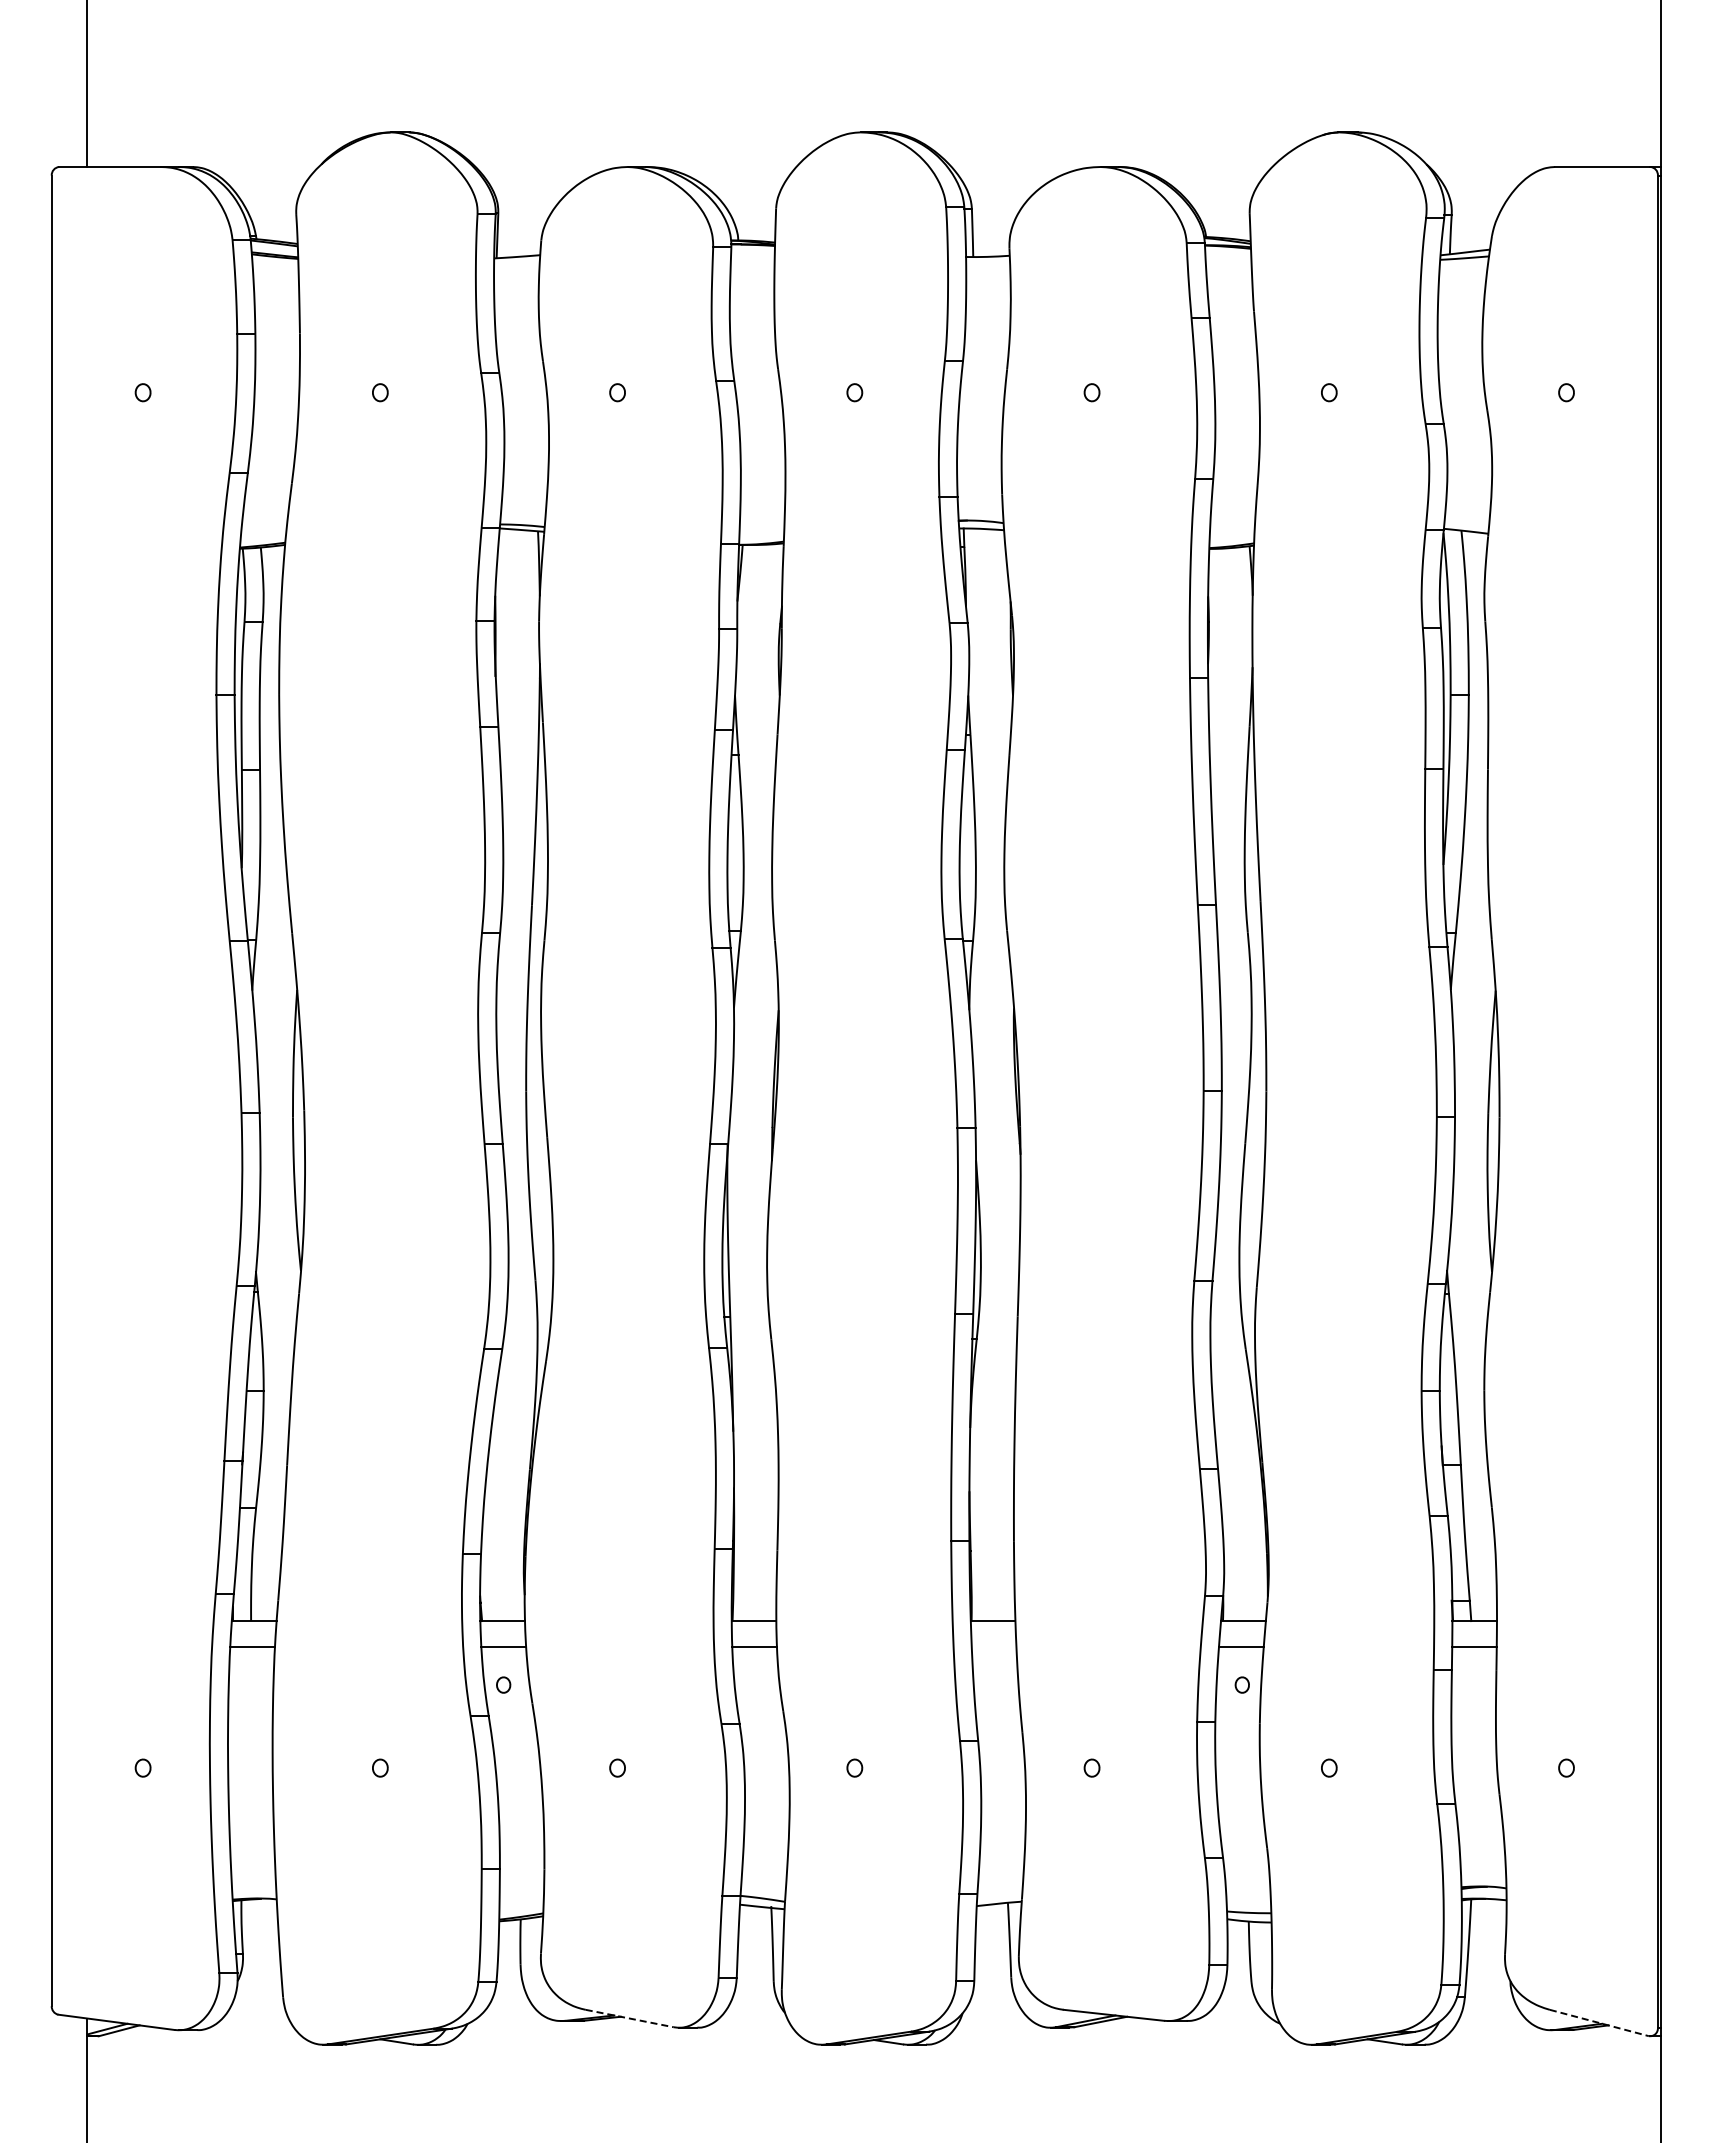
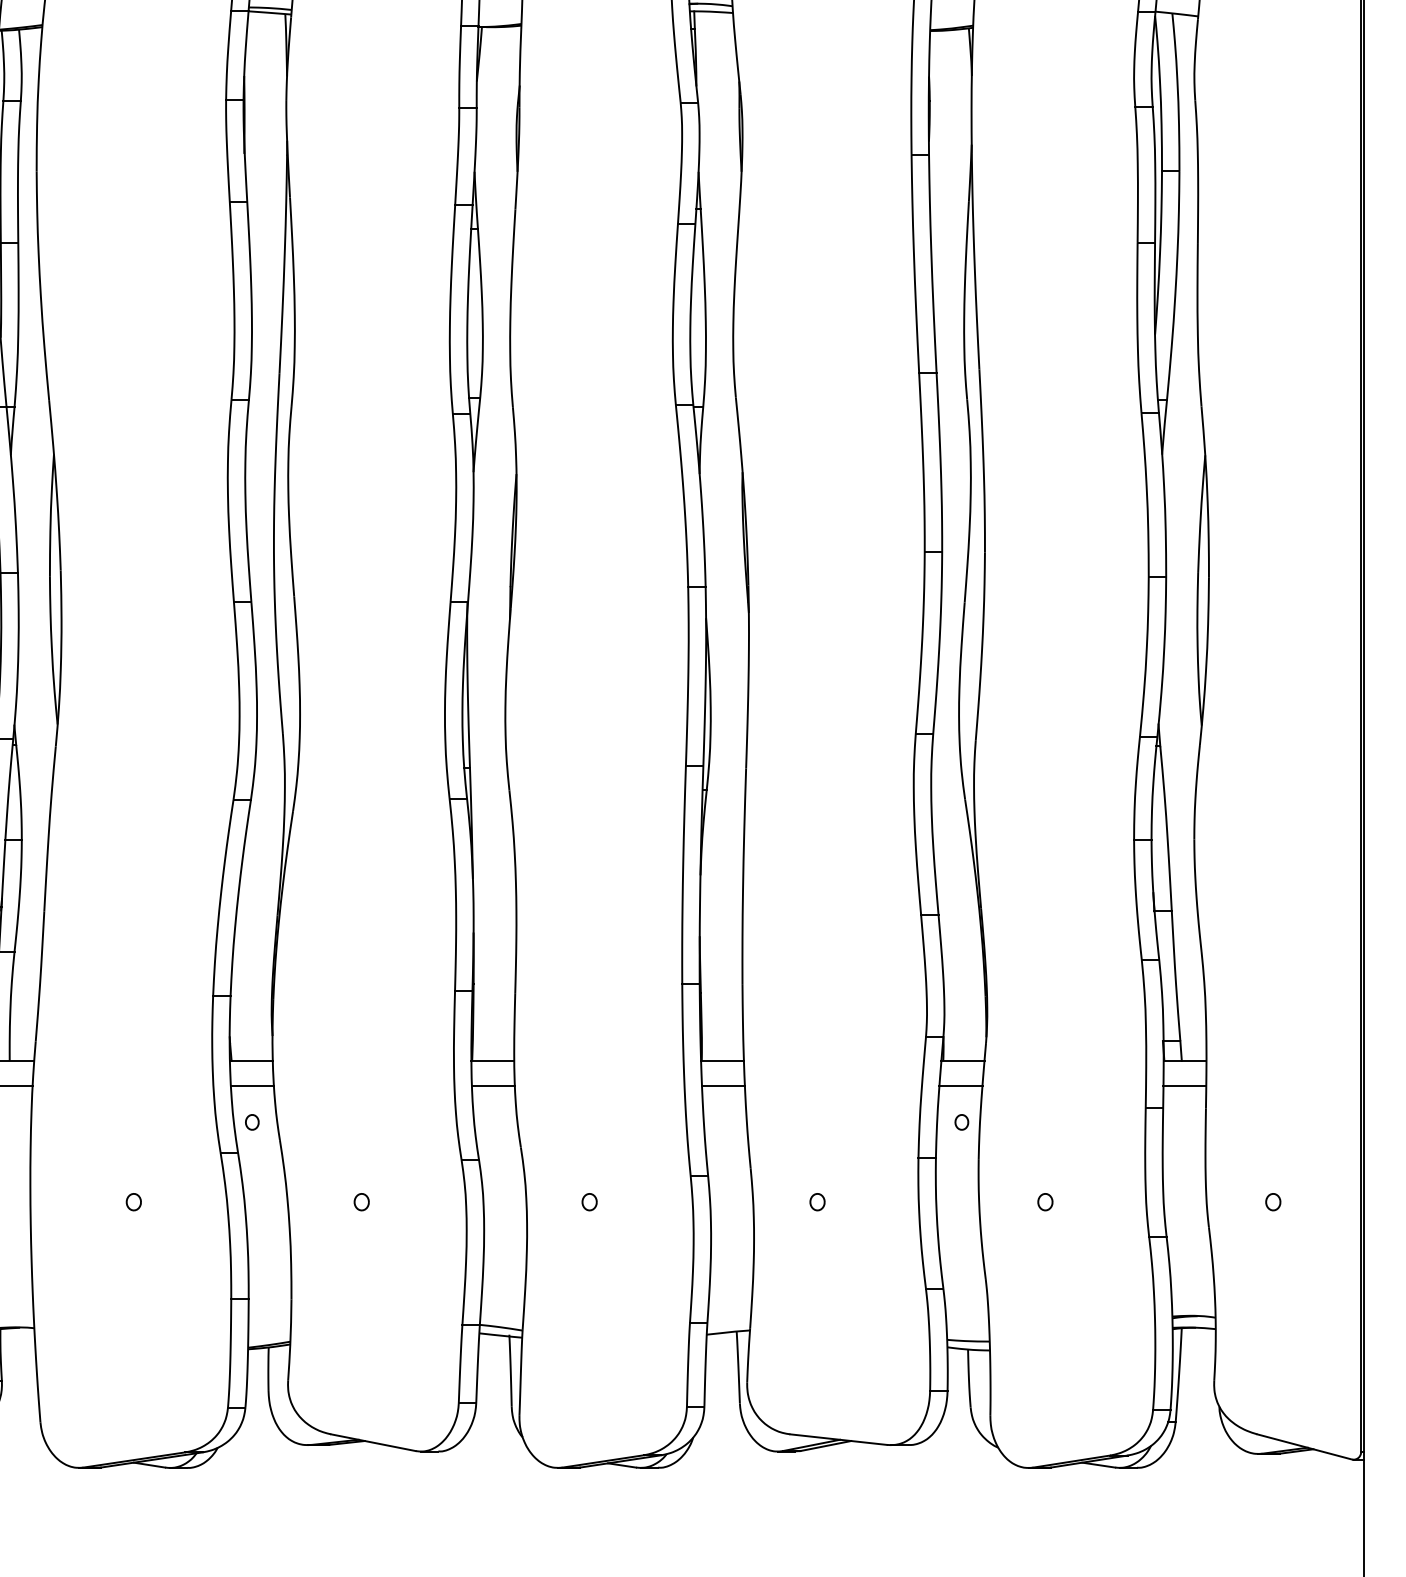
line: (993, 1647) -> (722, 1086), added
line: (629, 2018) -> (373, 1442), dashed -> solid
line: (1599, 2023) -> (1304, 1447), dashed -> solid

